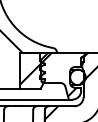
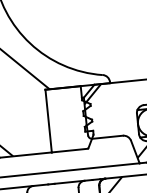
hatch: (31, 73) -> (68, 123), removed

